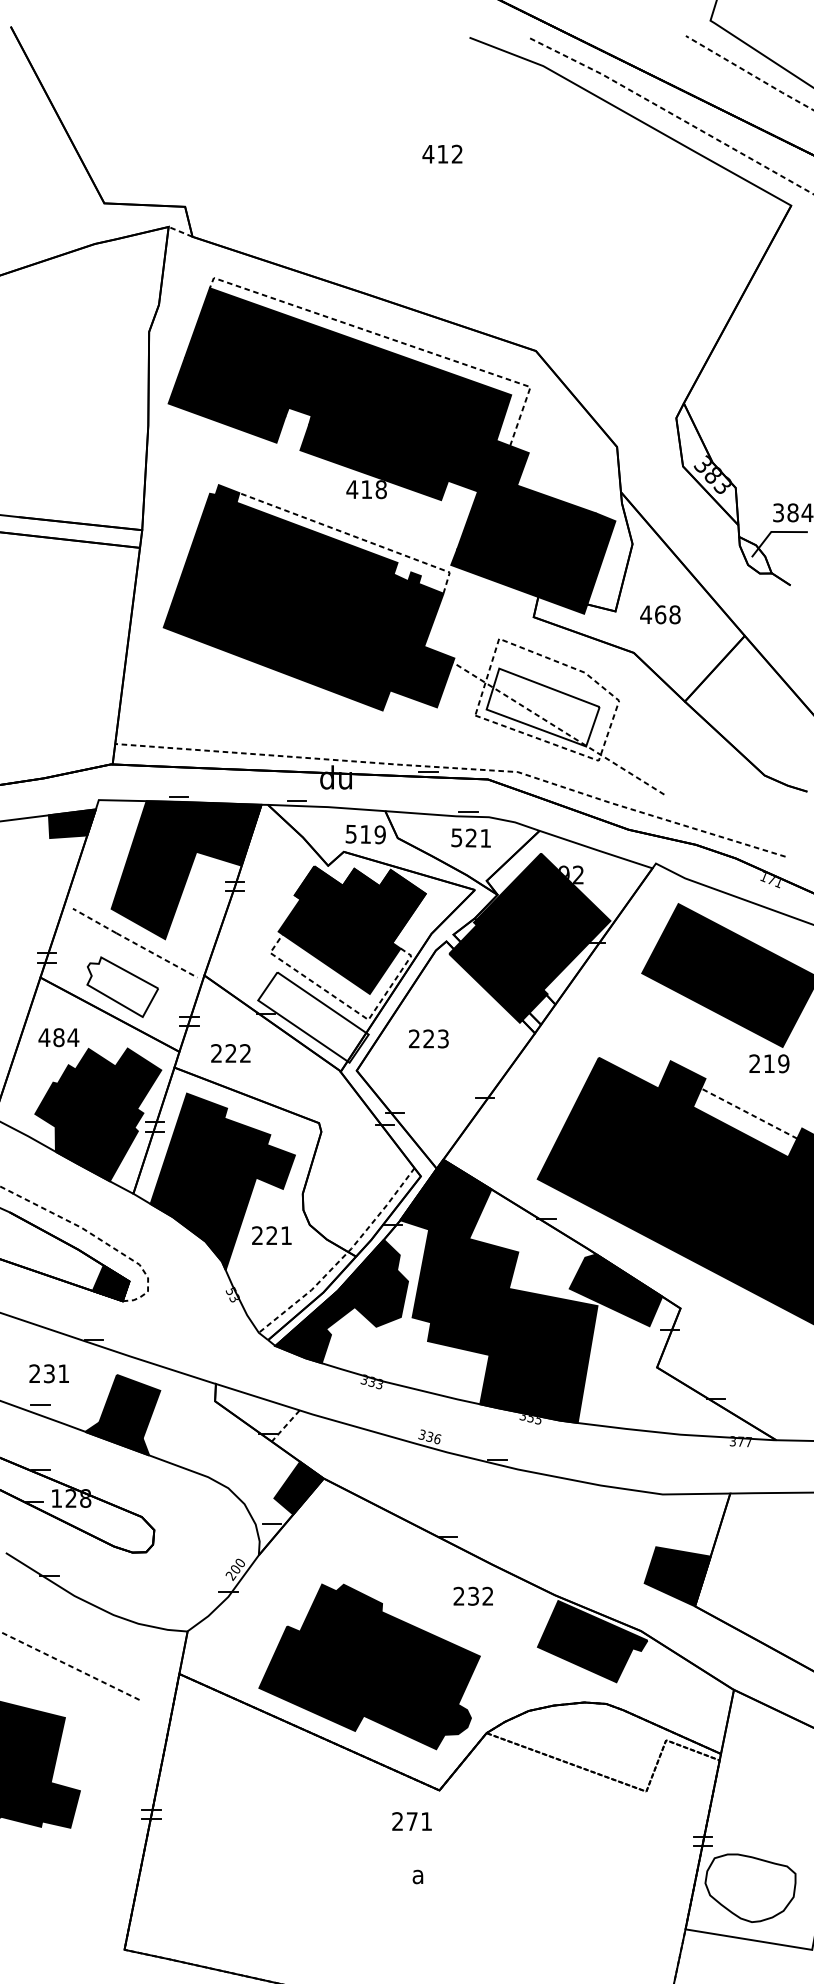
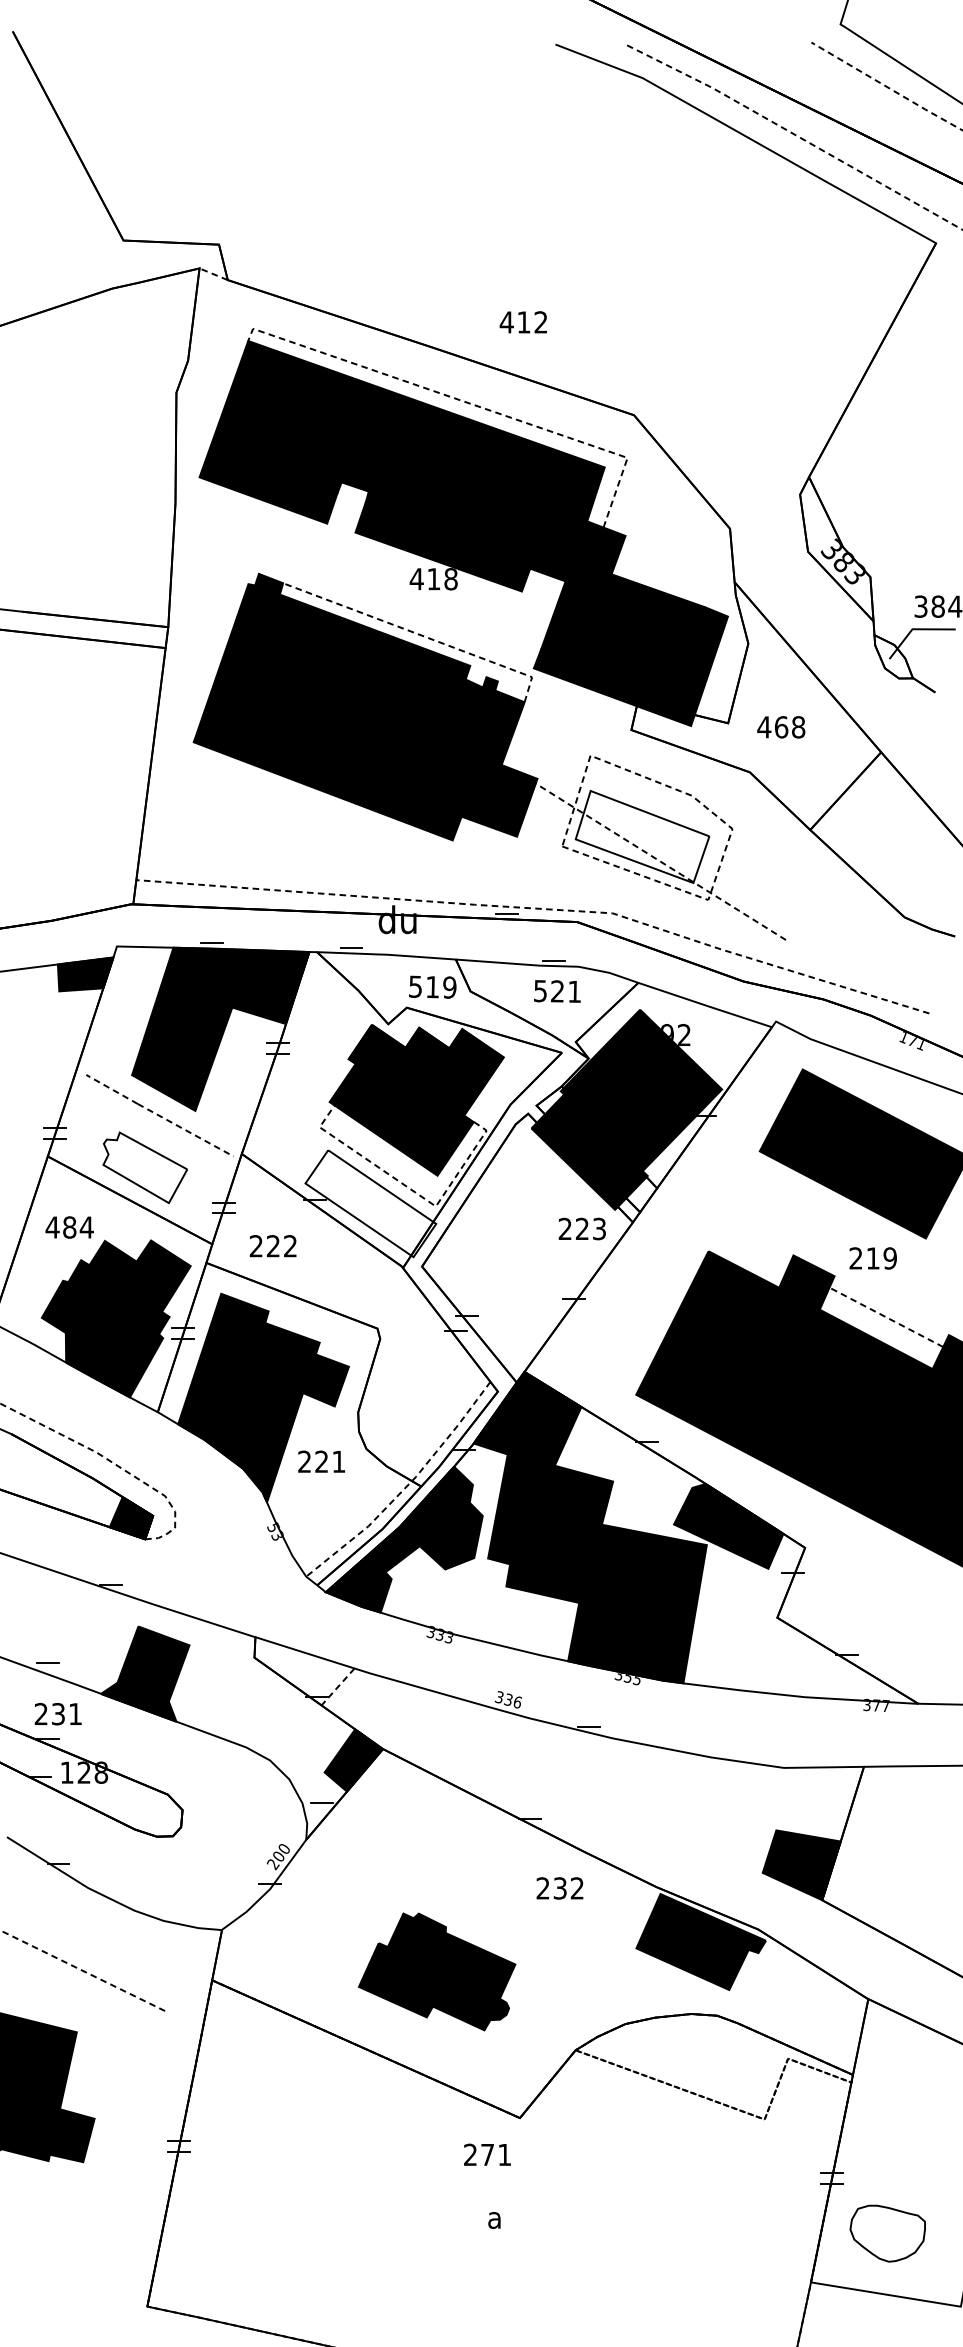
text: (441, 154) -> (522, 322), moved
text: (428, 1038) -> (581, 1228), moved
text: (768, 1063) -> (872, 1258), moved
text: (48, 1374) -> (57, 1714), moved
part: (368, 1666) -> (436, 1971), size x0.6
part: (750, 1888) -> (887, 2233), size x0.7

